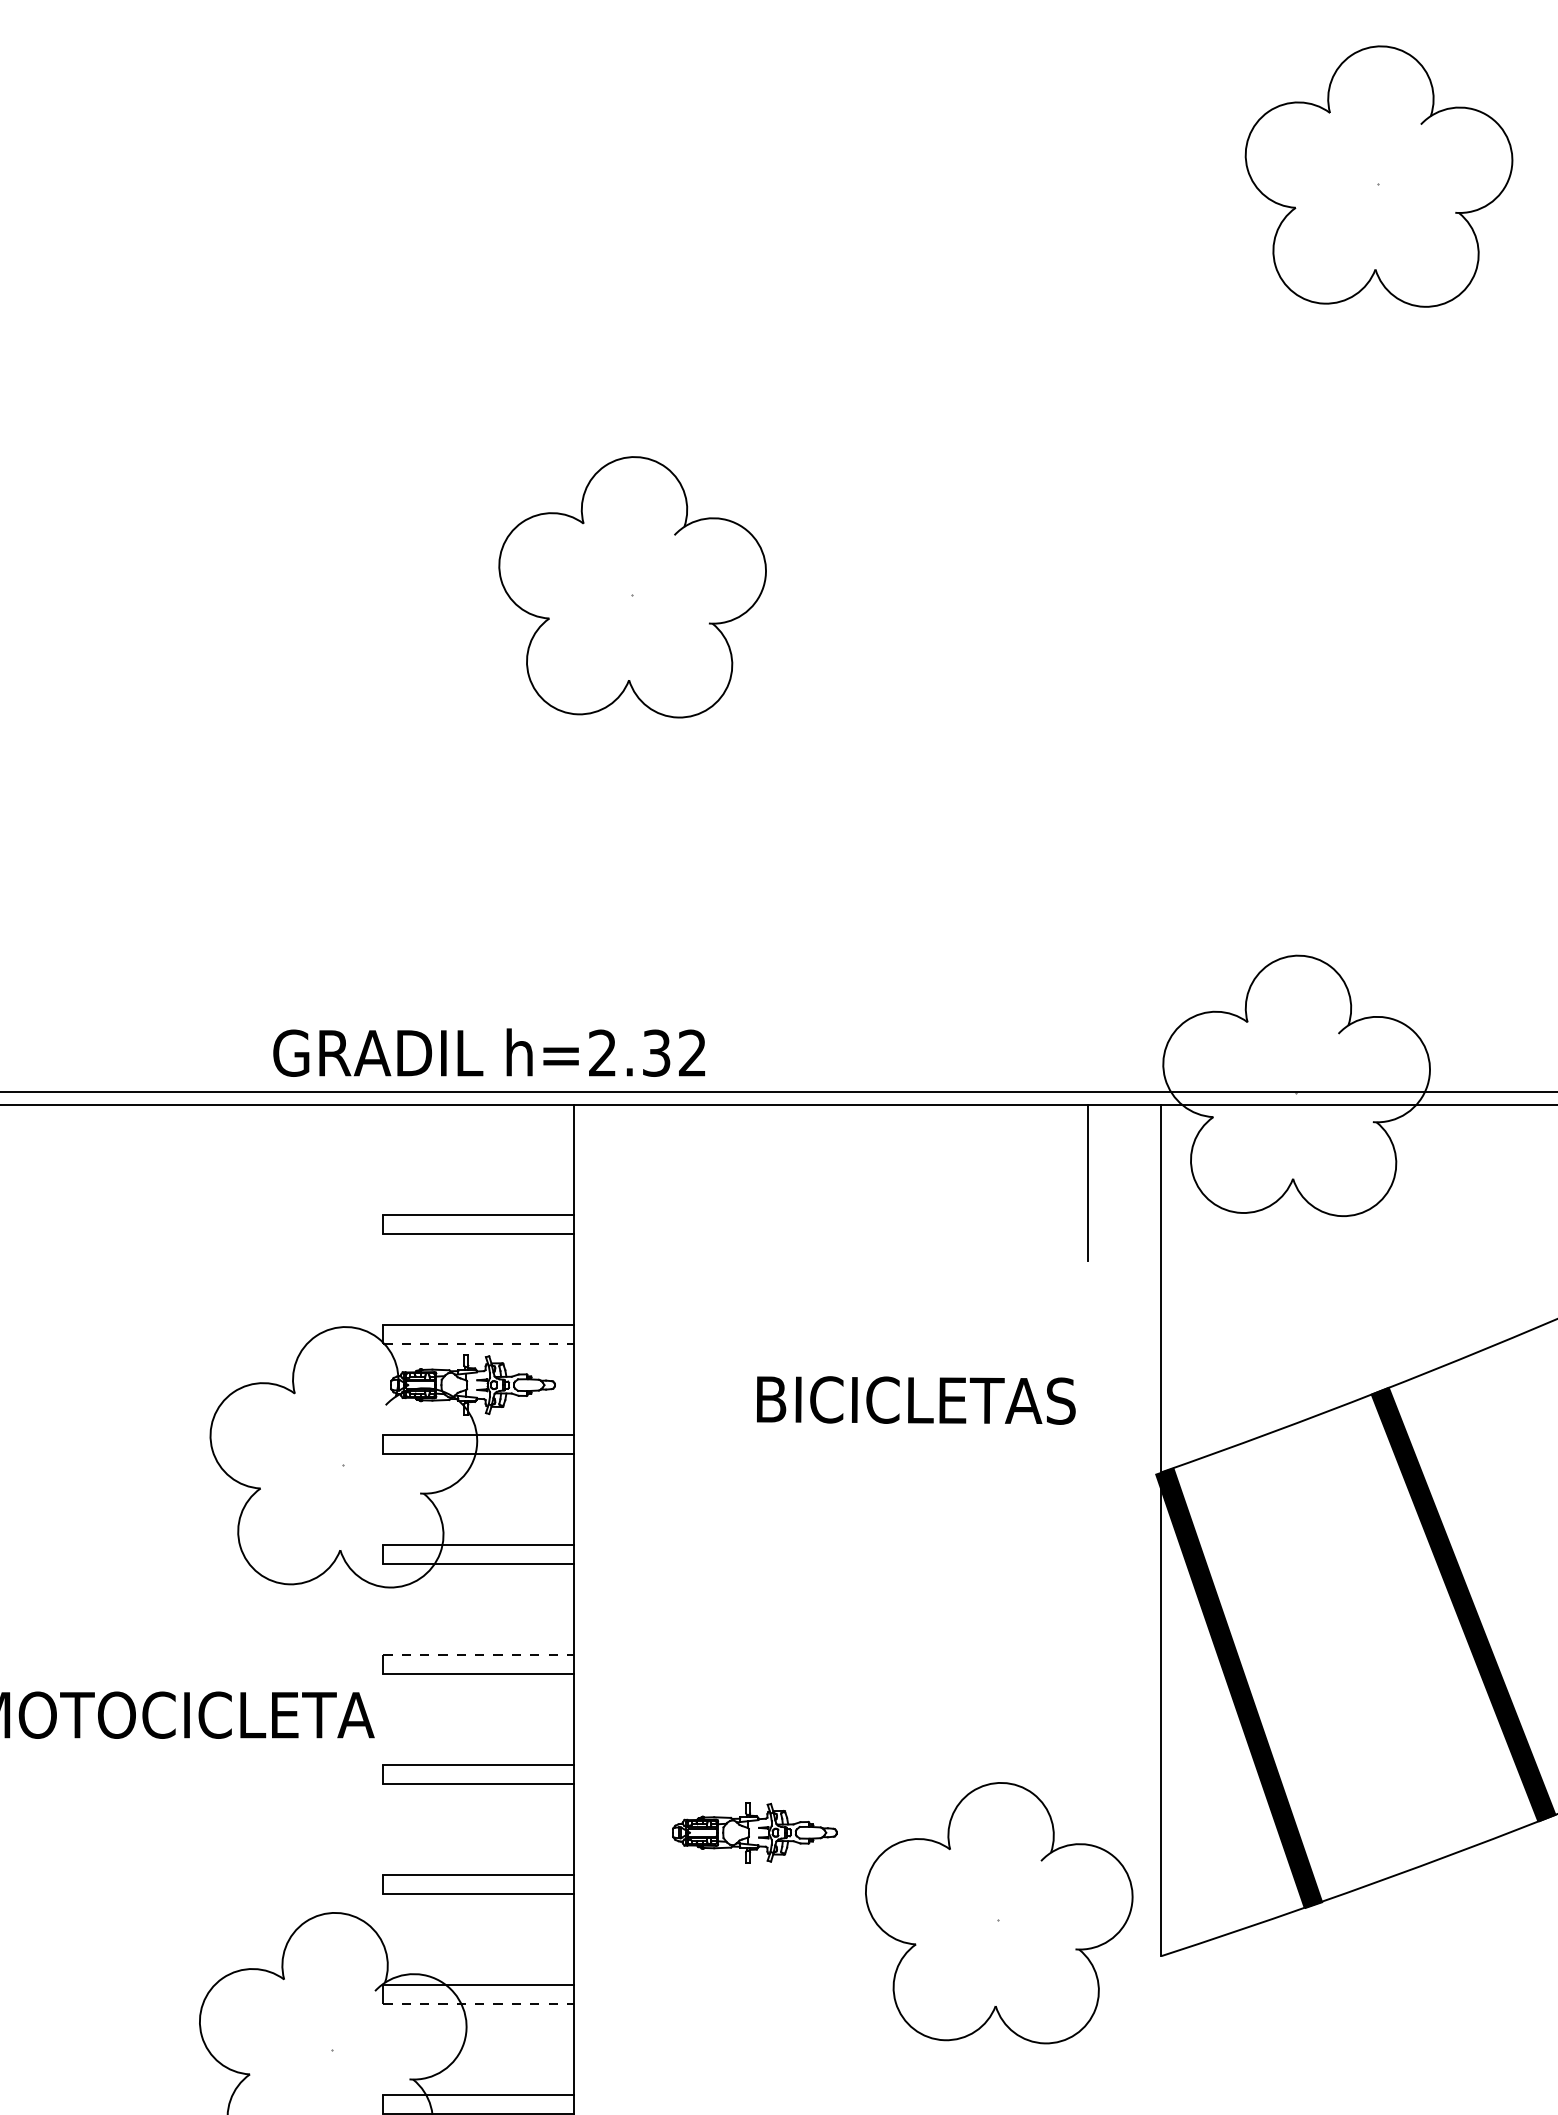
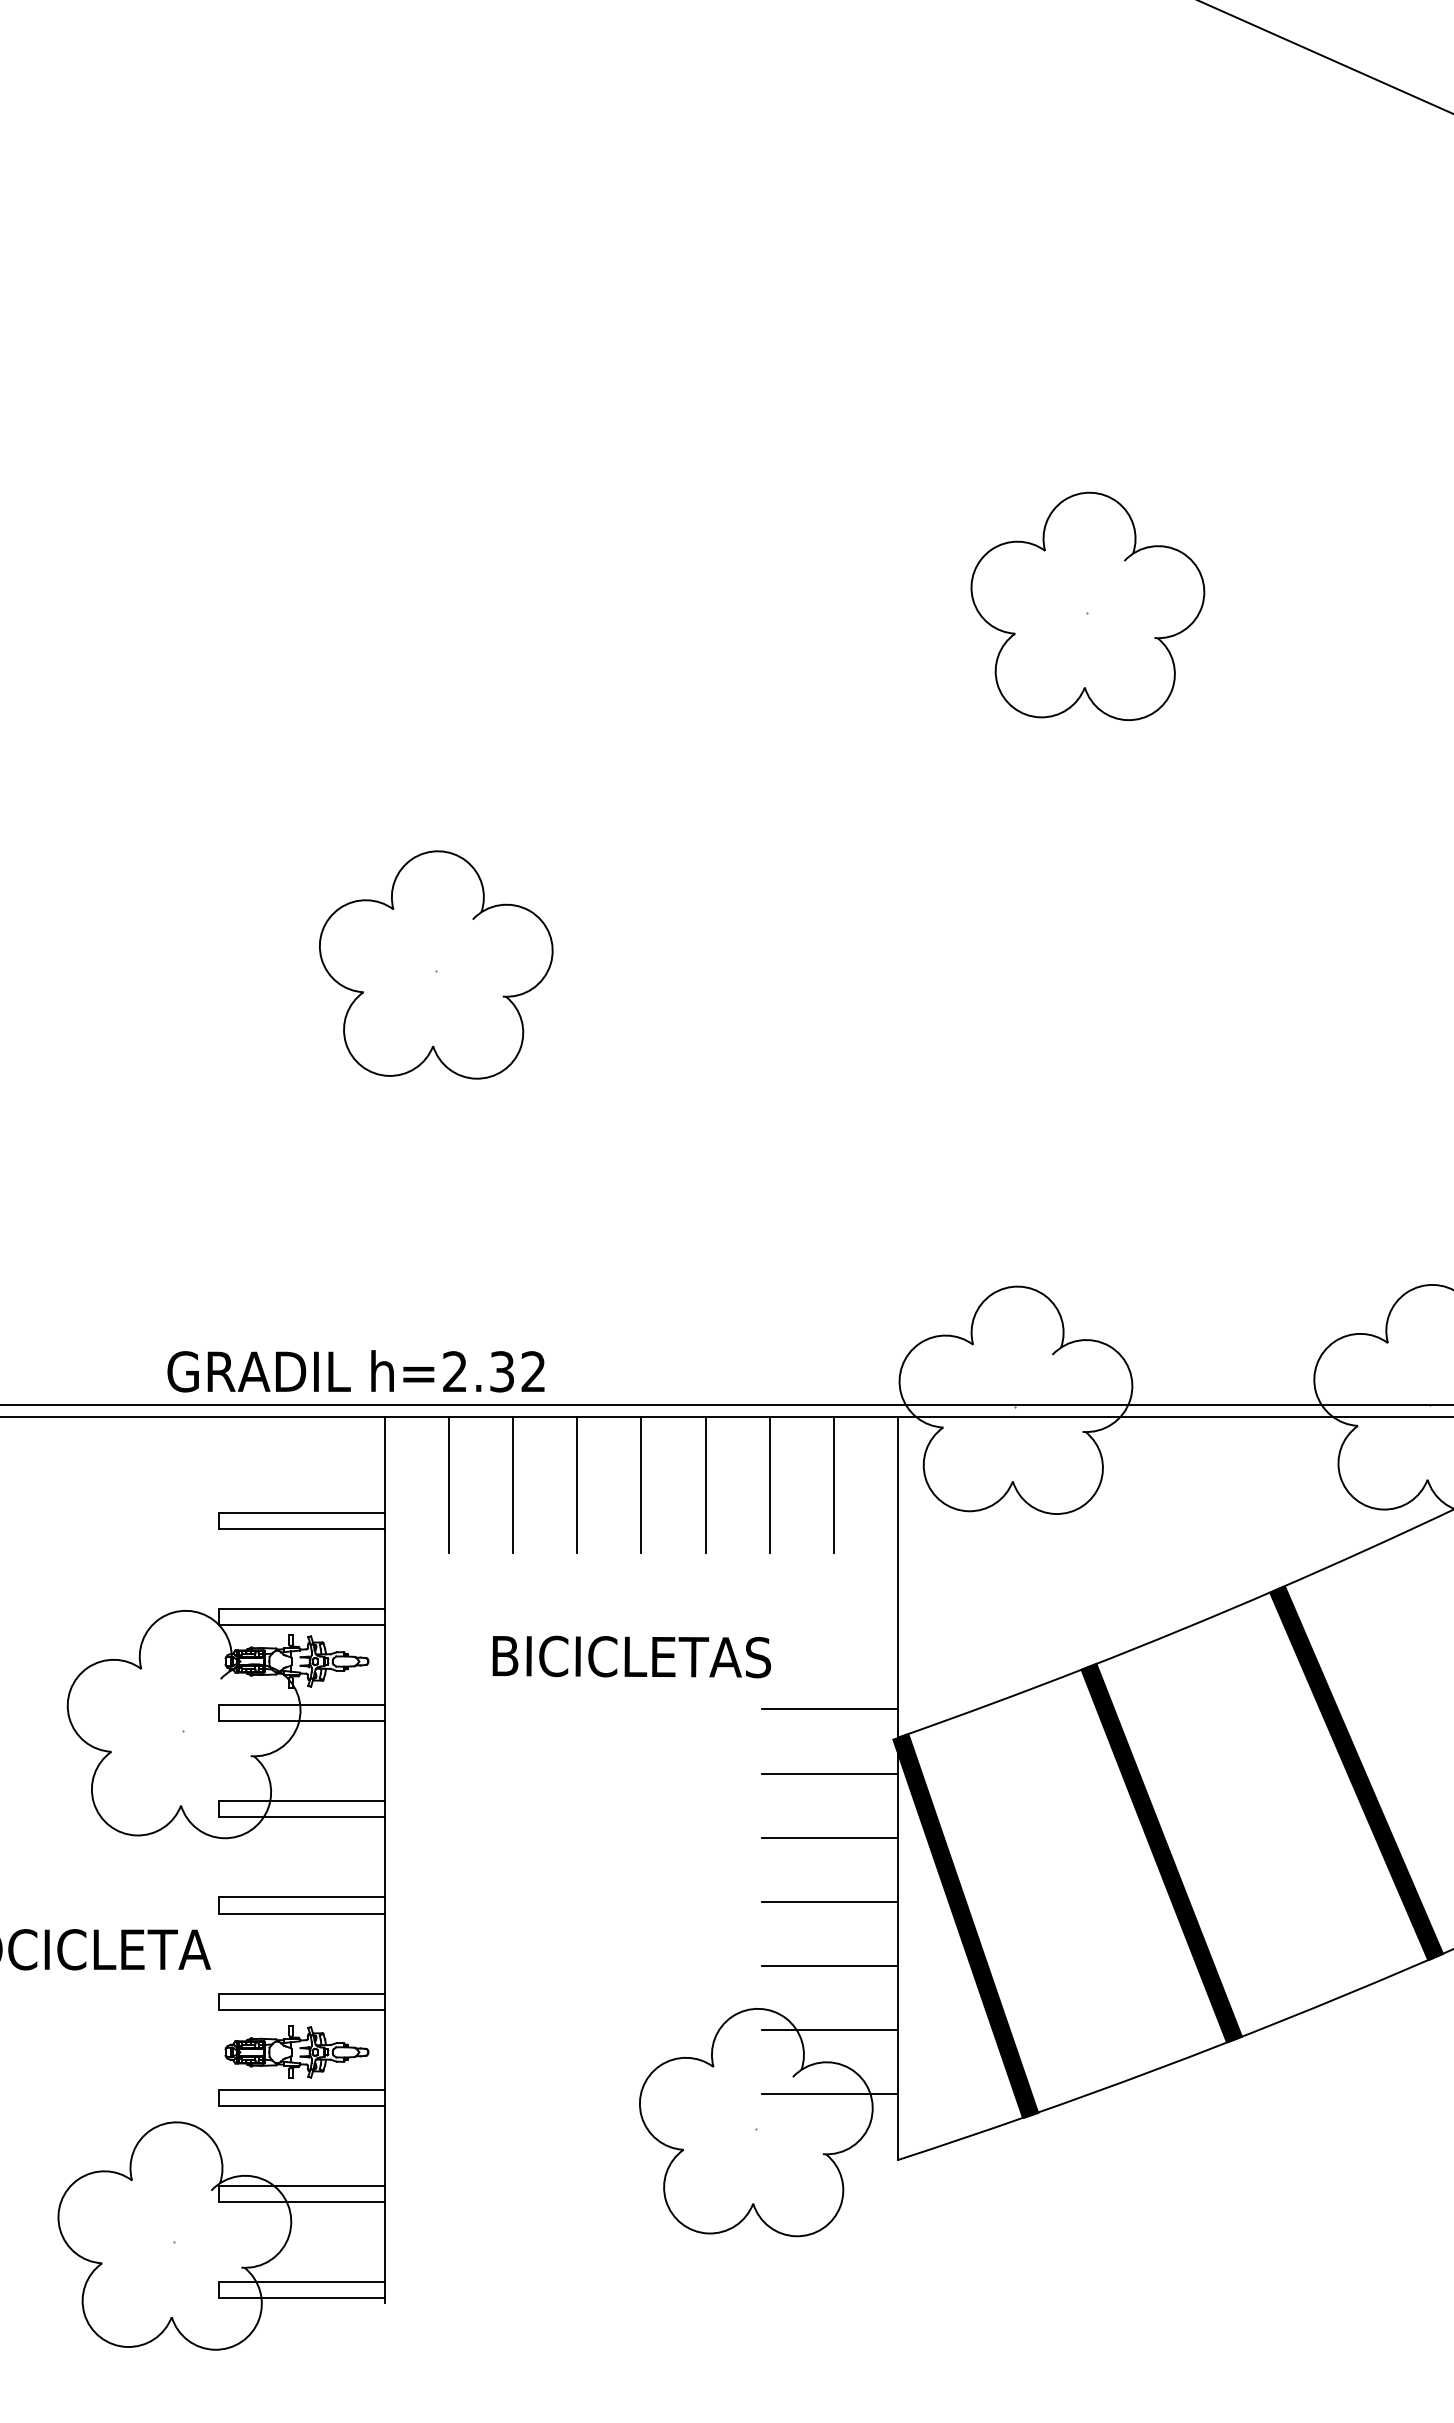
text: (488, 1052) -> (355, 1371), moved
line: (647, 1183) -> (449, 1485), added
line: (721, 1183) -> (513, 1485), added
line: (794, 1183) -> (577, 1485), added
line: (867, 1183) -> (641, 1485), added
line: (941, 1183) -> (705, 1485), added
line: (1014, 1183) -> (769, 1485), added
line: (479, 1343) -> (302, 1625), dashed -> solid
text: (915, 1399) -> (631, 1656), moved
line: (1083, 1440) -> (829, 1709), added
line: (1083, 1513) -> (829, 1773), added
line: (1083, 1586) -> (829, 1837), added
line: (479, 1655) -> (302, 1897), dashed -> solid
line: (1083, 1659) -> (829, 1901), added
line: (1083, 1733) -> (829, 1965), added
line: (1083, 1806) -> (829, 2029), added
part: (754, 1831) -> (296, 2051), moved
line: (1083, 1879) -> (829, 2093), added
line: (479, 2003) -> (302, 2201), dashed -> solid

